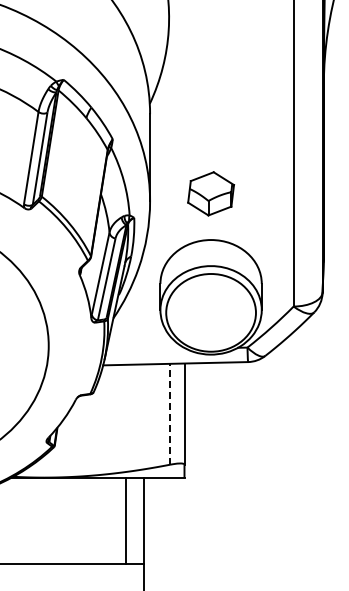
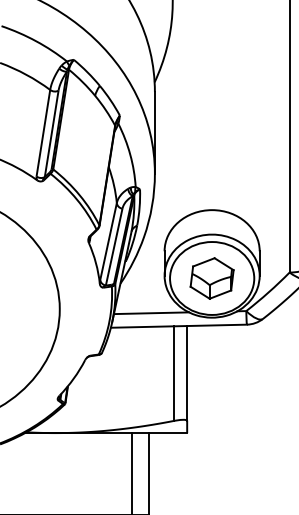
part: (211, 193) -> (212, 278), moved
line: (146, 349) -> (151, 312), added
line: (170, 413) -> (174, 372), dashed -> solid

